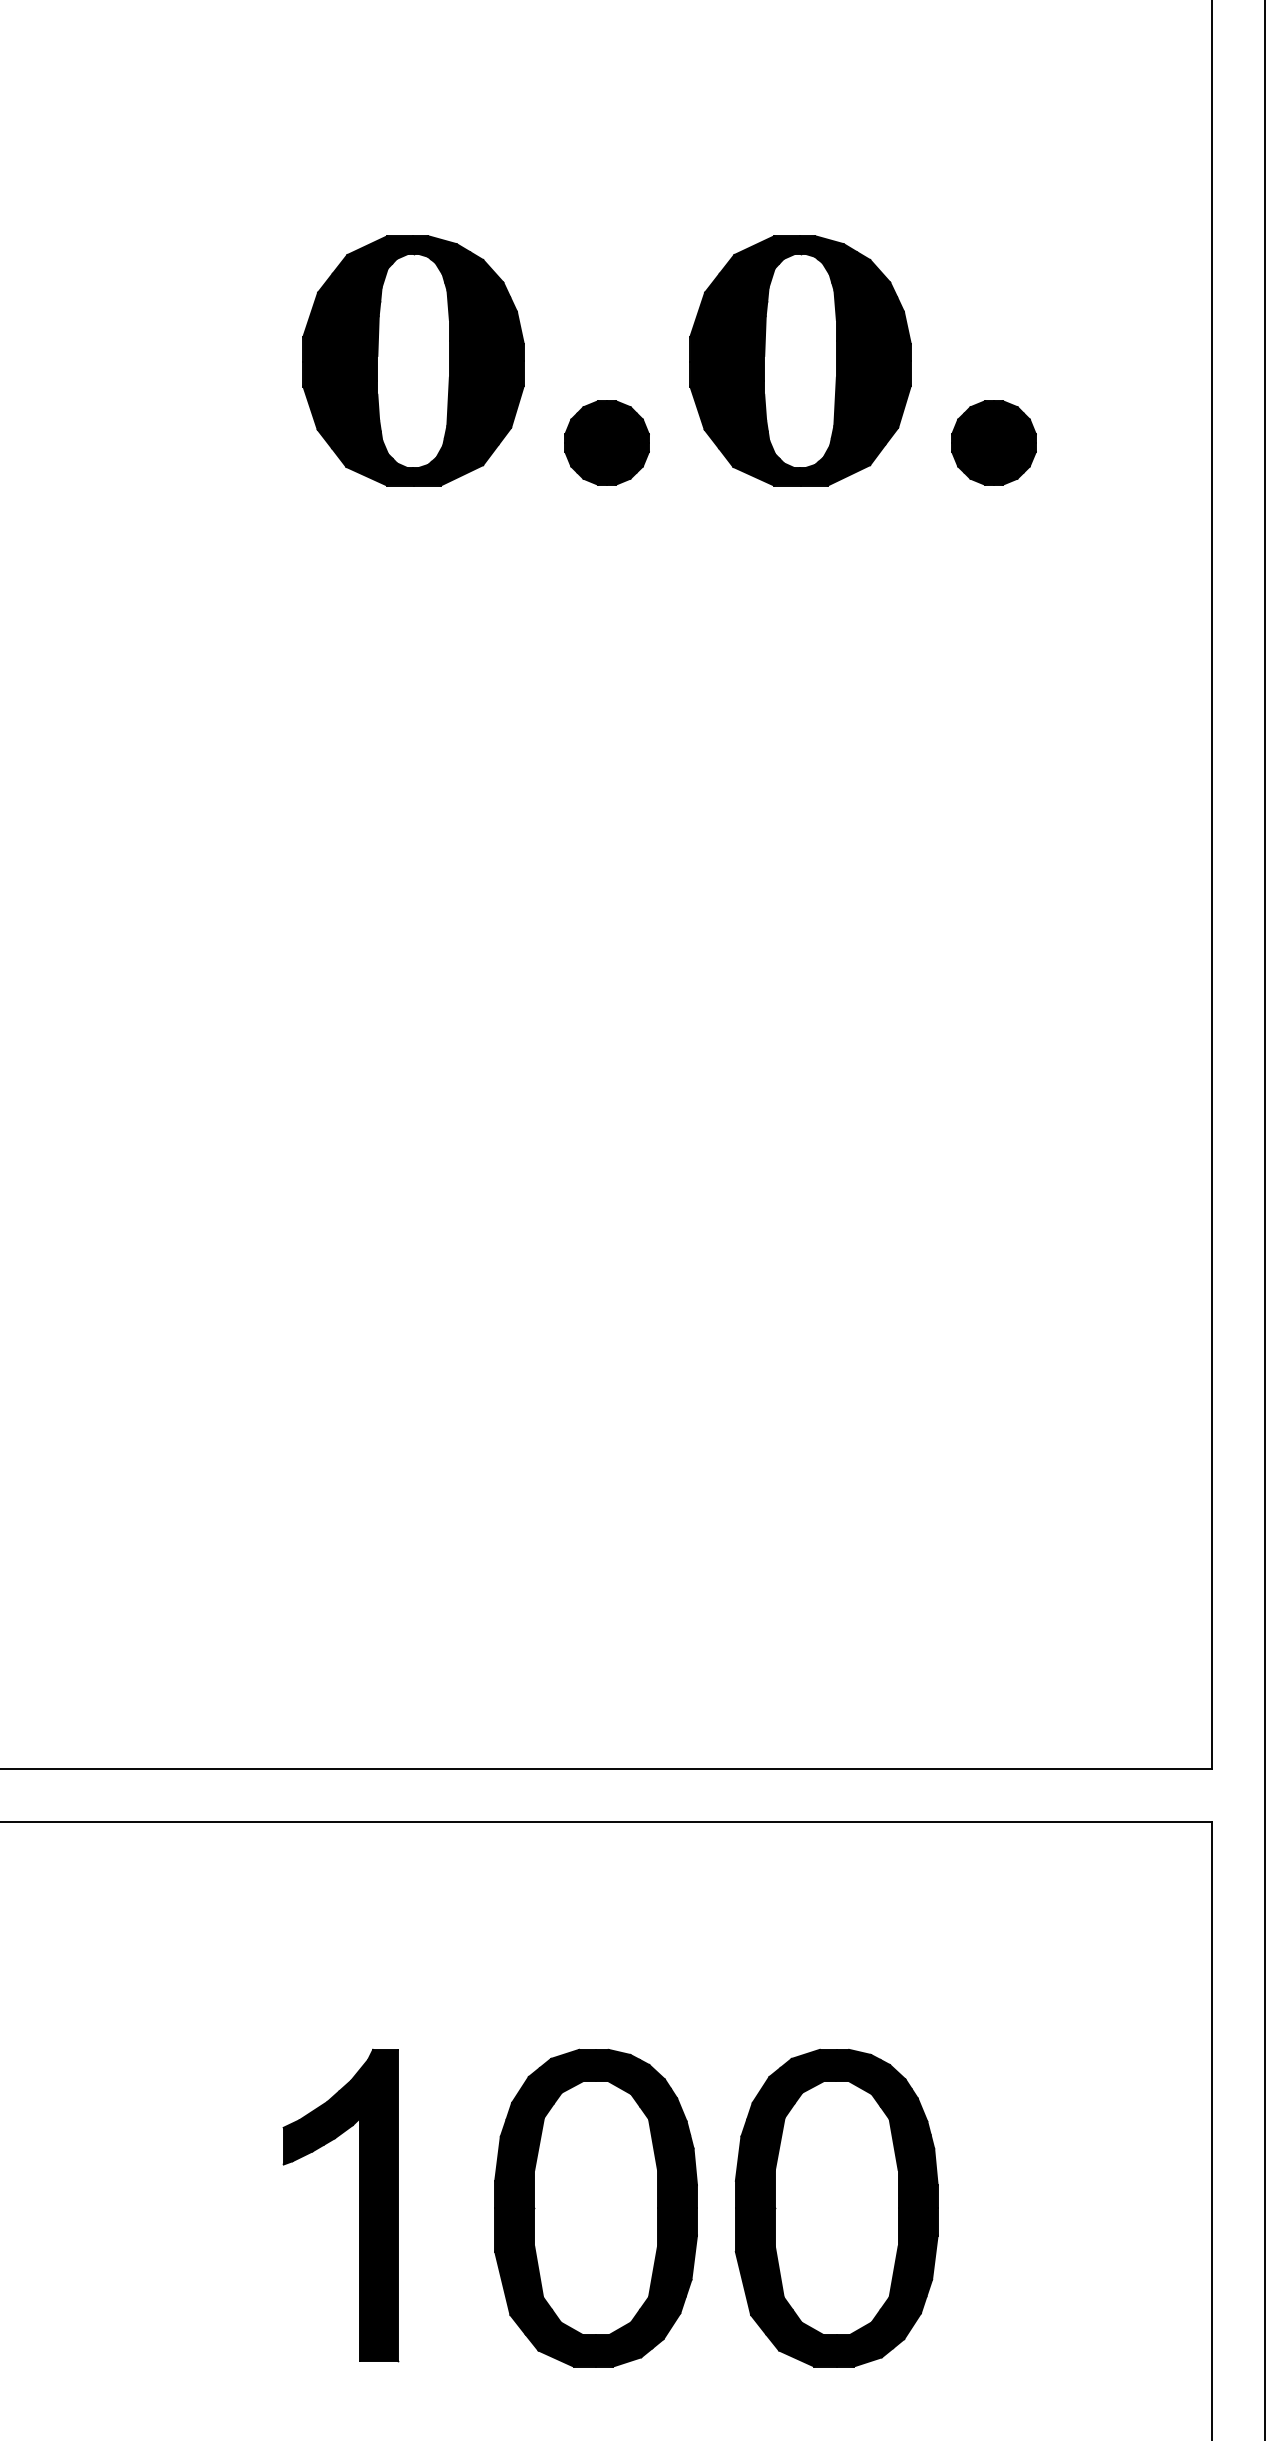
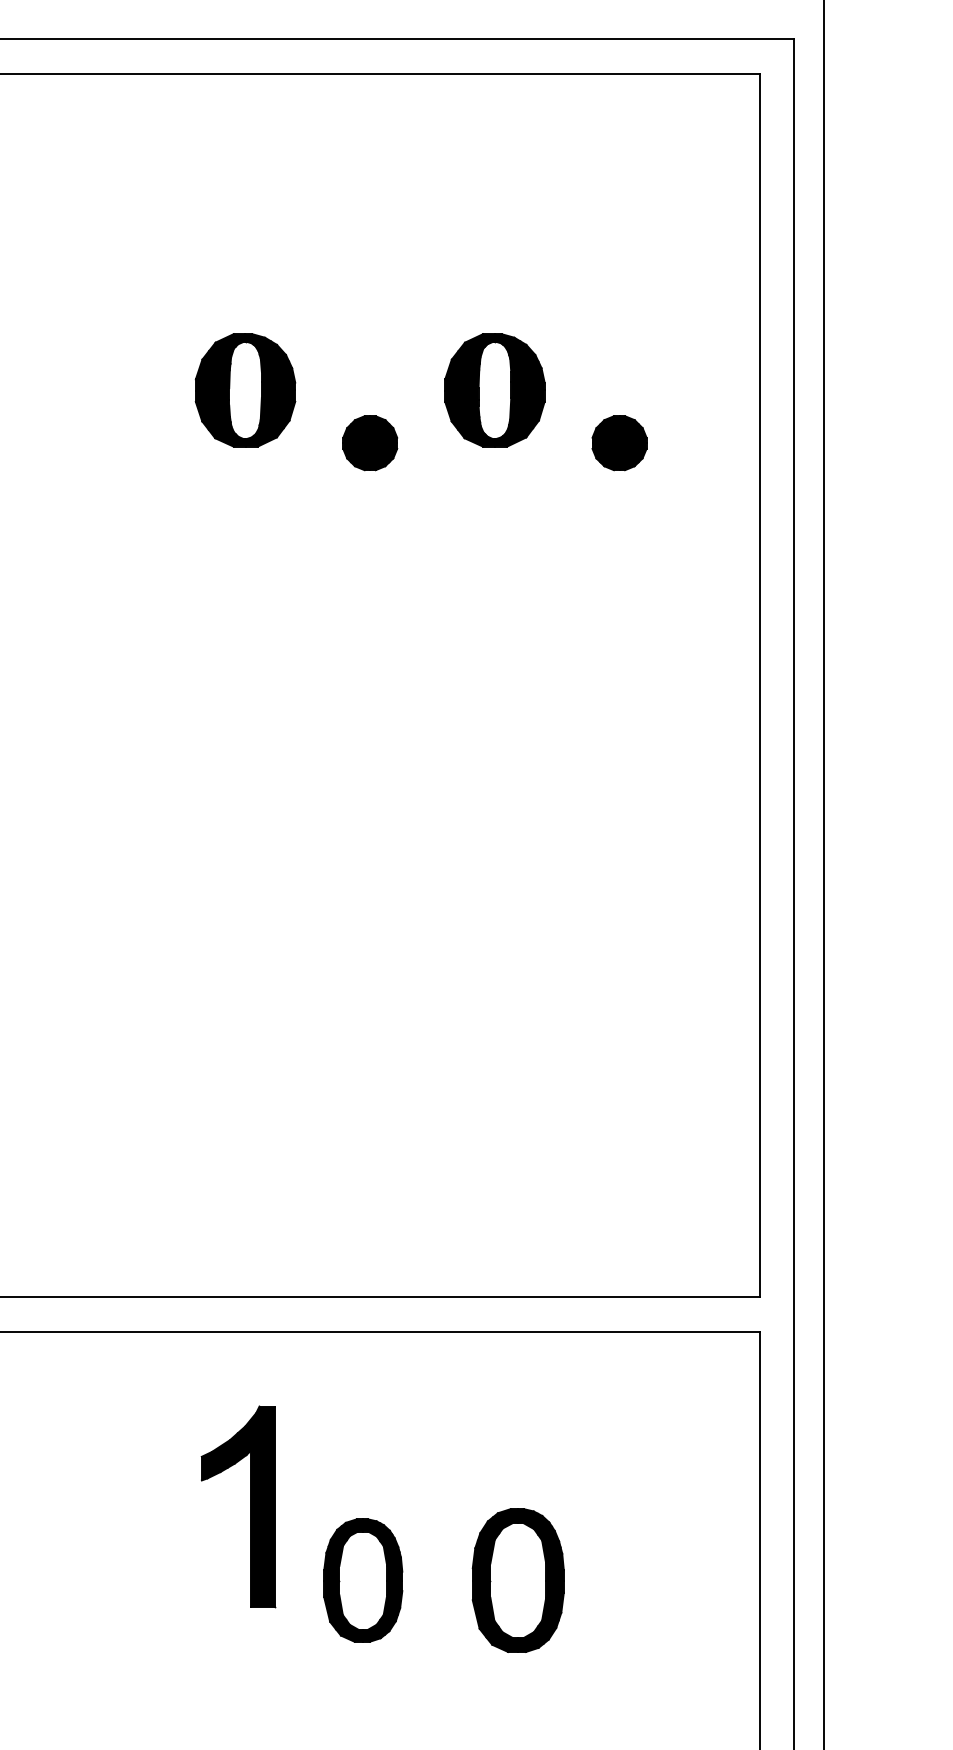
part: (413, 361) -> (245, 390), size x0.7
part: (799, 361) -> (494, 390), size x0.7
part: (359, 2204) -> (250, 1506), moved
part: (596, 2208) -> (363, 1580), size x0.6
part: (837, 2208) -> (518, 1580), size x0.7

